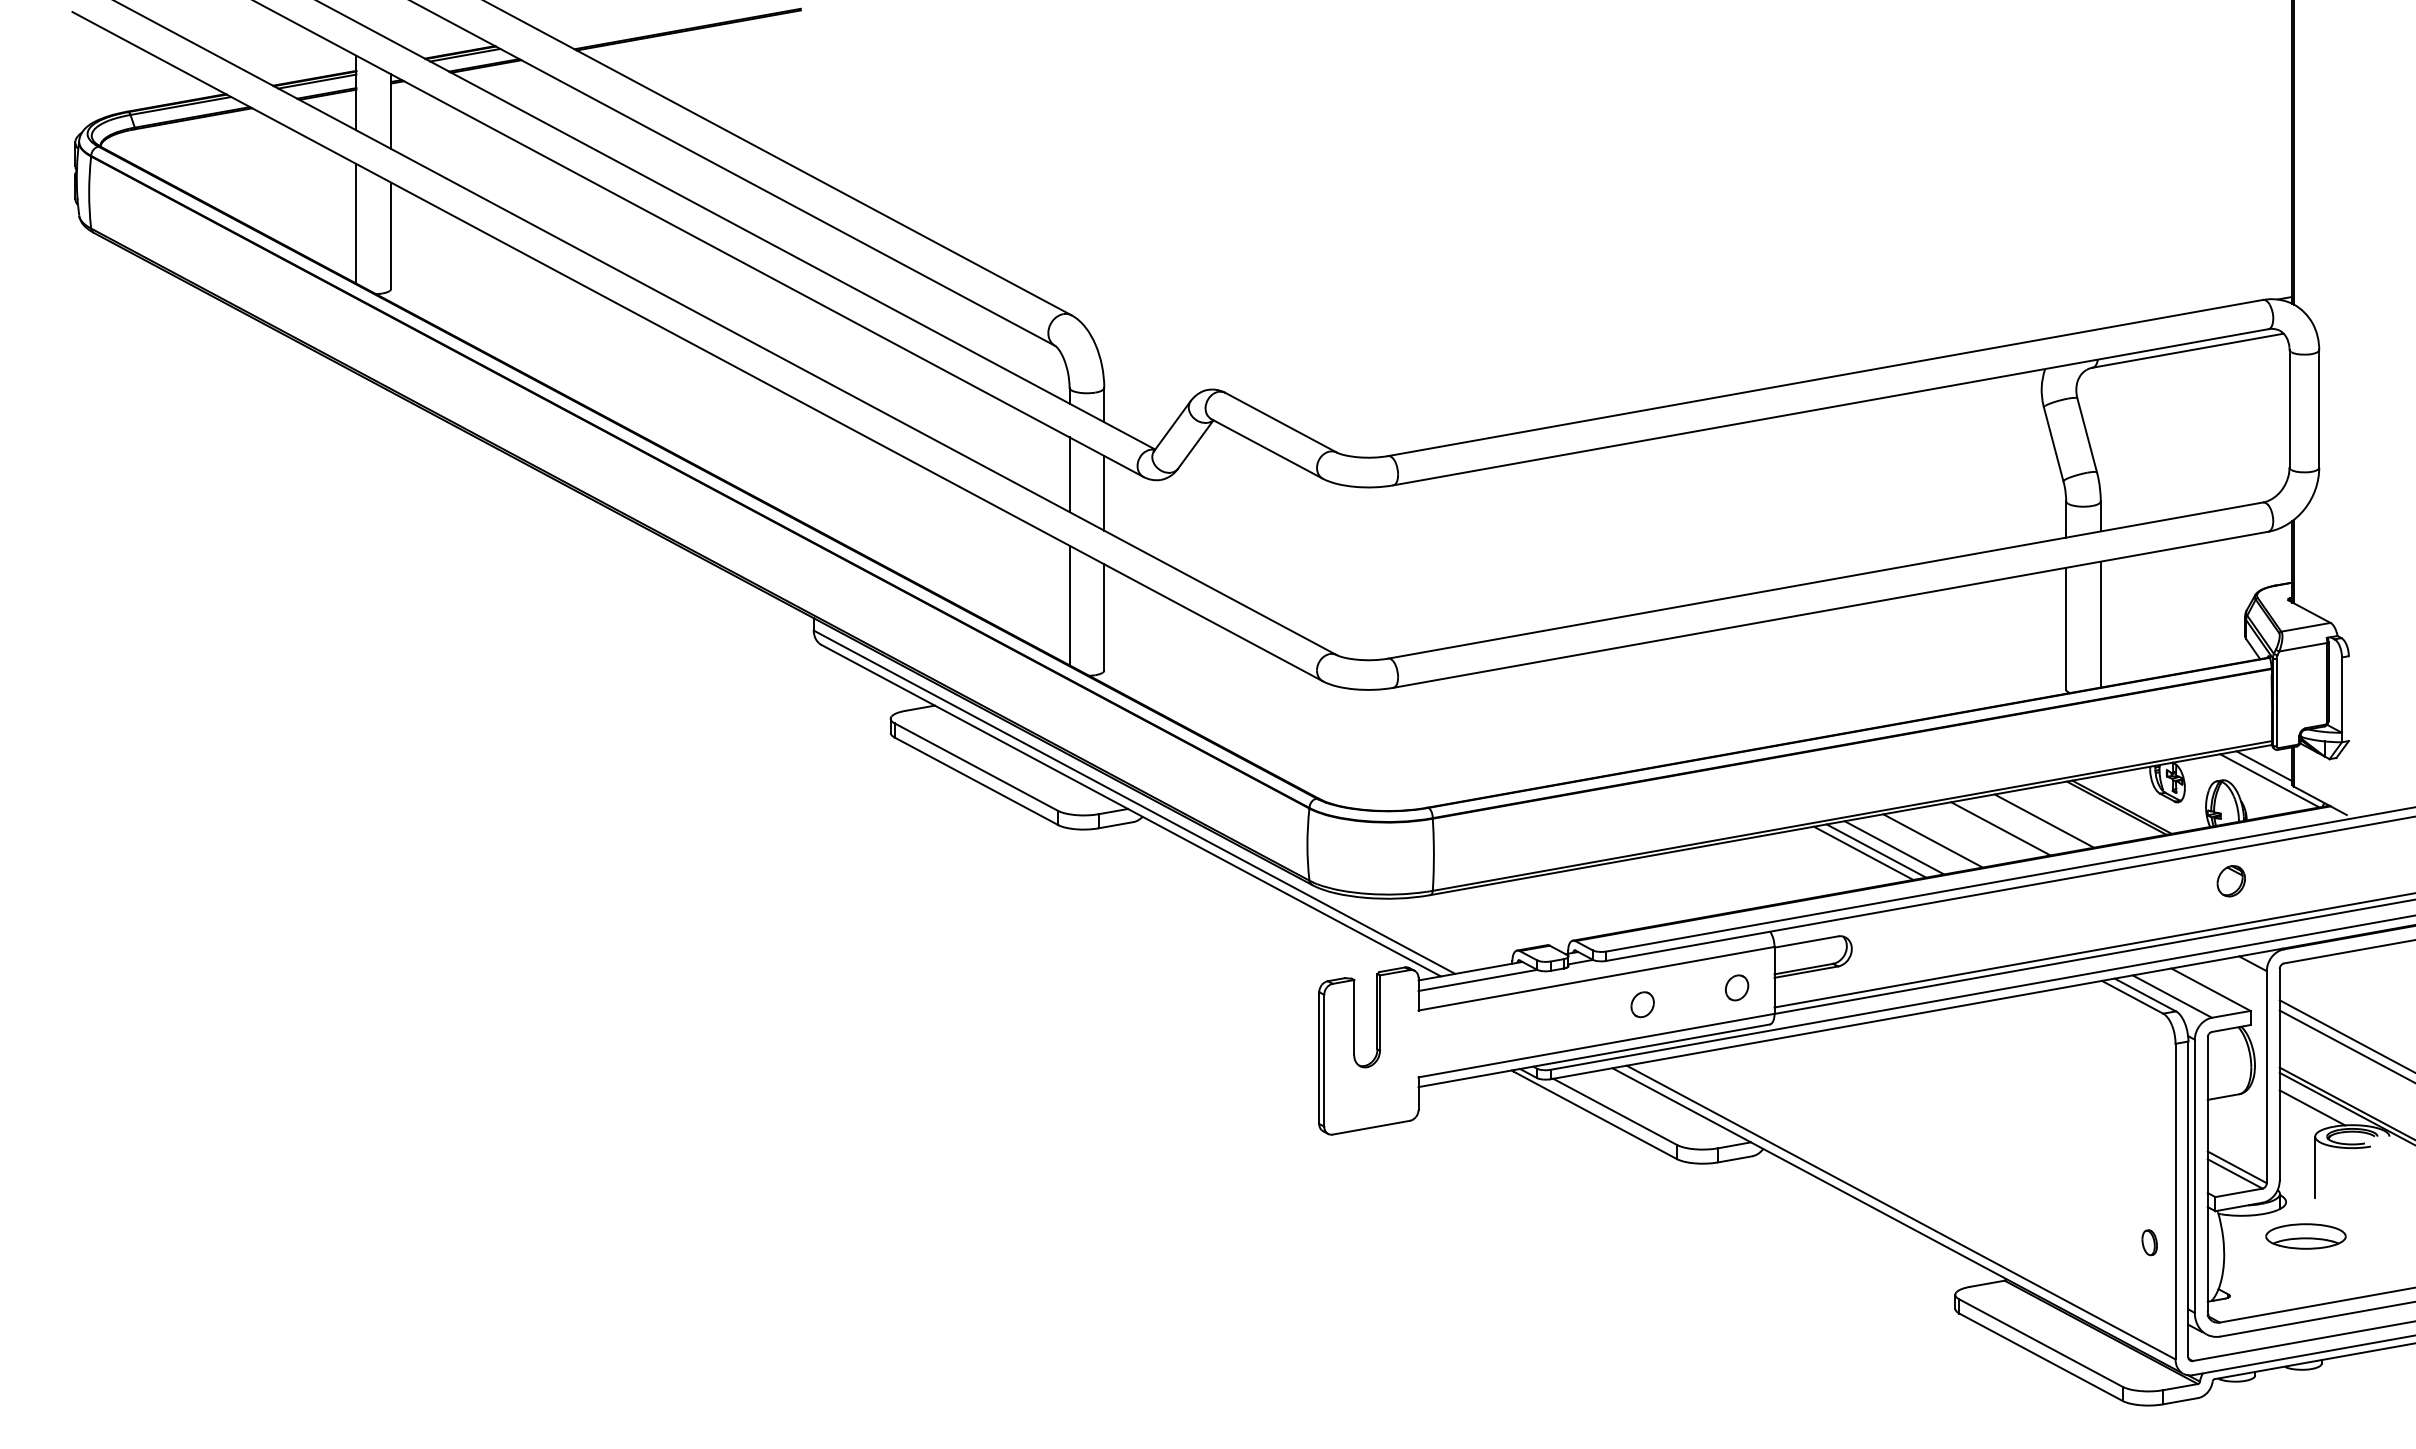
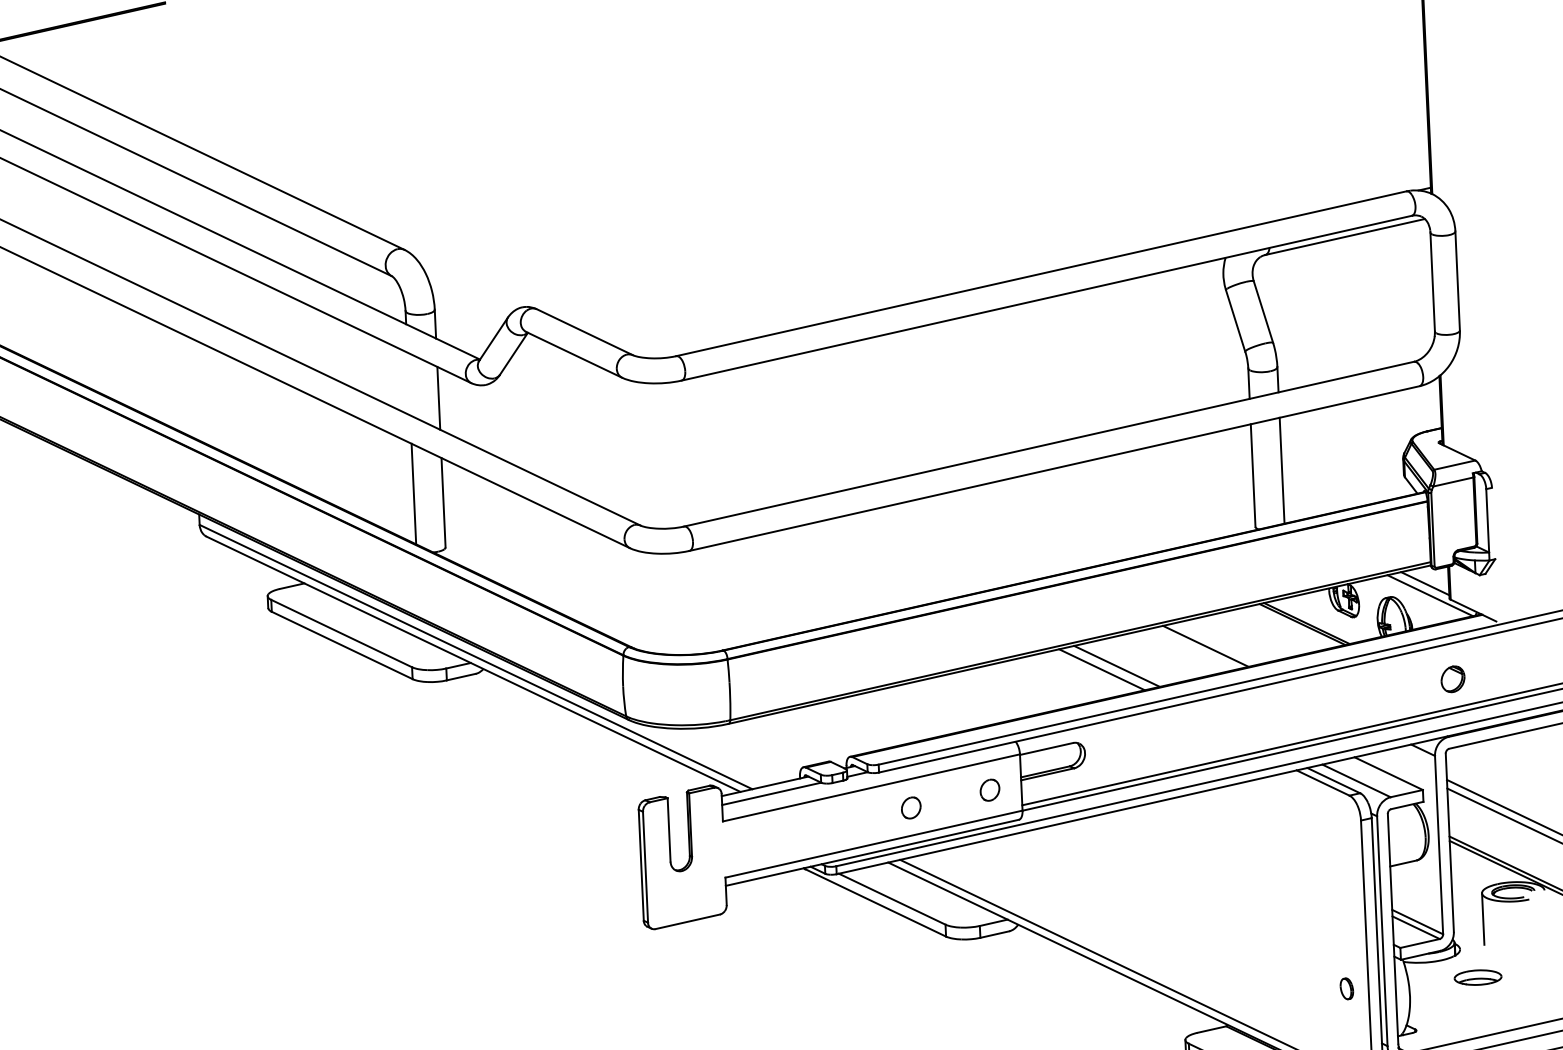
line: (1069, 474) -> (408, 383), removed
line: (2044, 820) -> (1242, 637), removed
line: (1932, 840) -> (1148, 658), removed
line: (1863, 852) -> (1091, 671), removed
part: (2230, 881) -> (1452, 679), moved
line: (2312, 1107) -> (1478, 868), removed
part: (2305, 1236) -> (1477, 977), size x0.7

